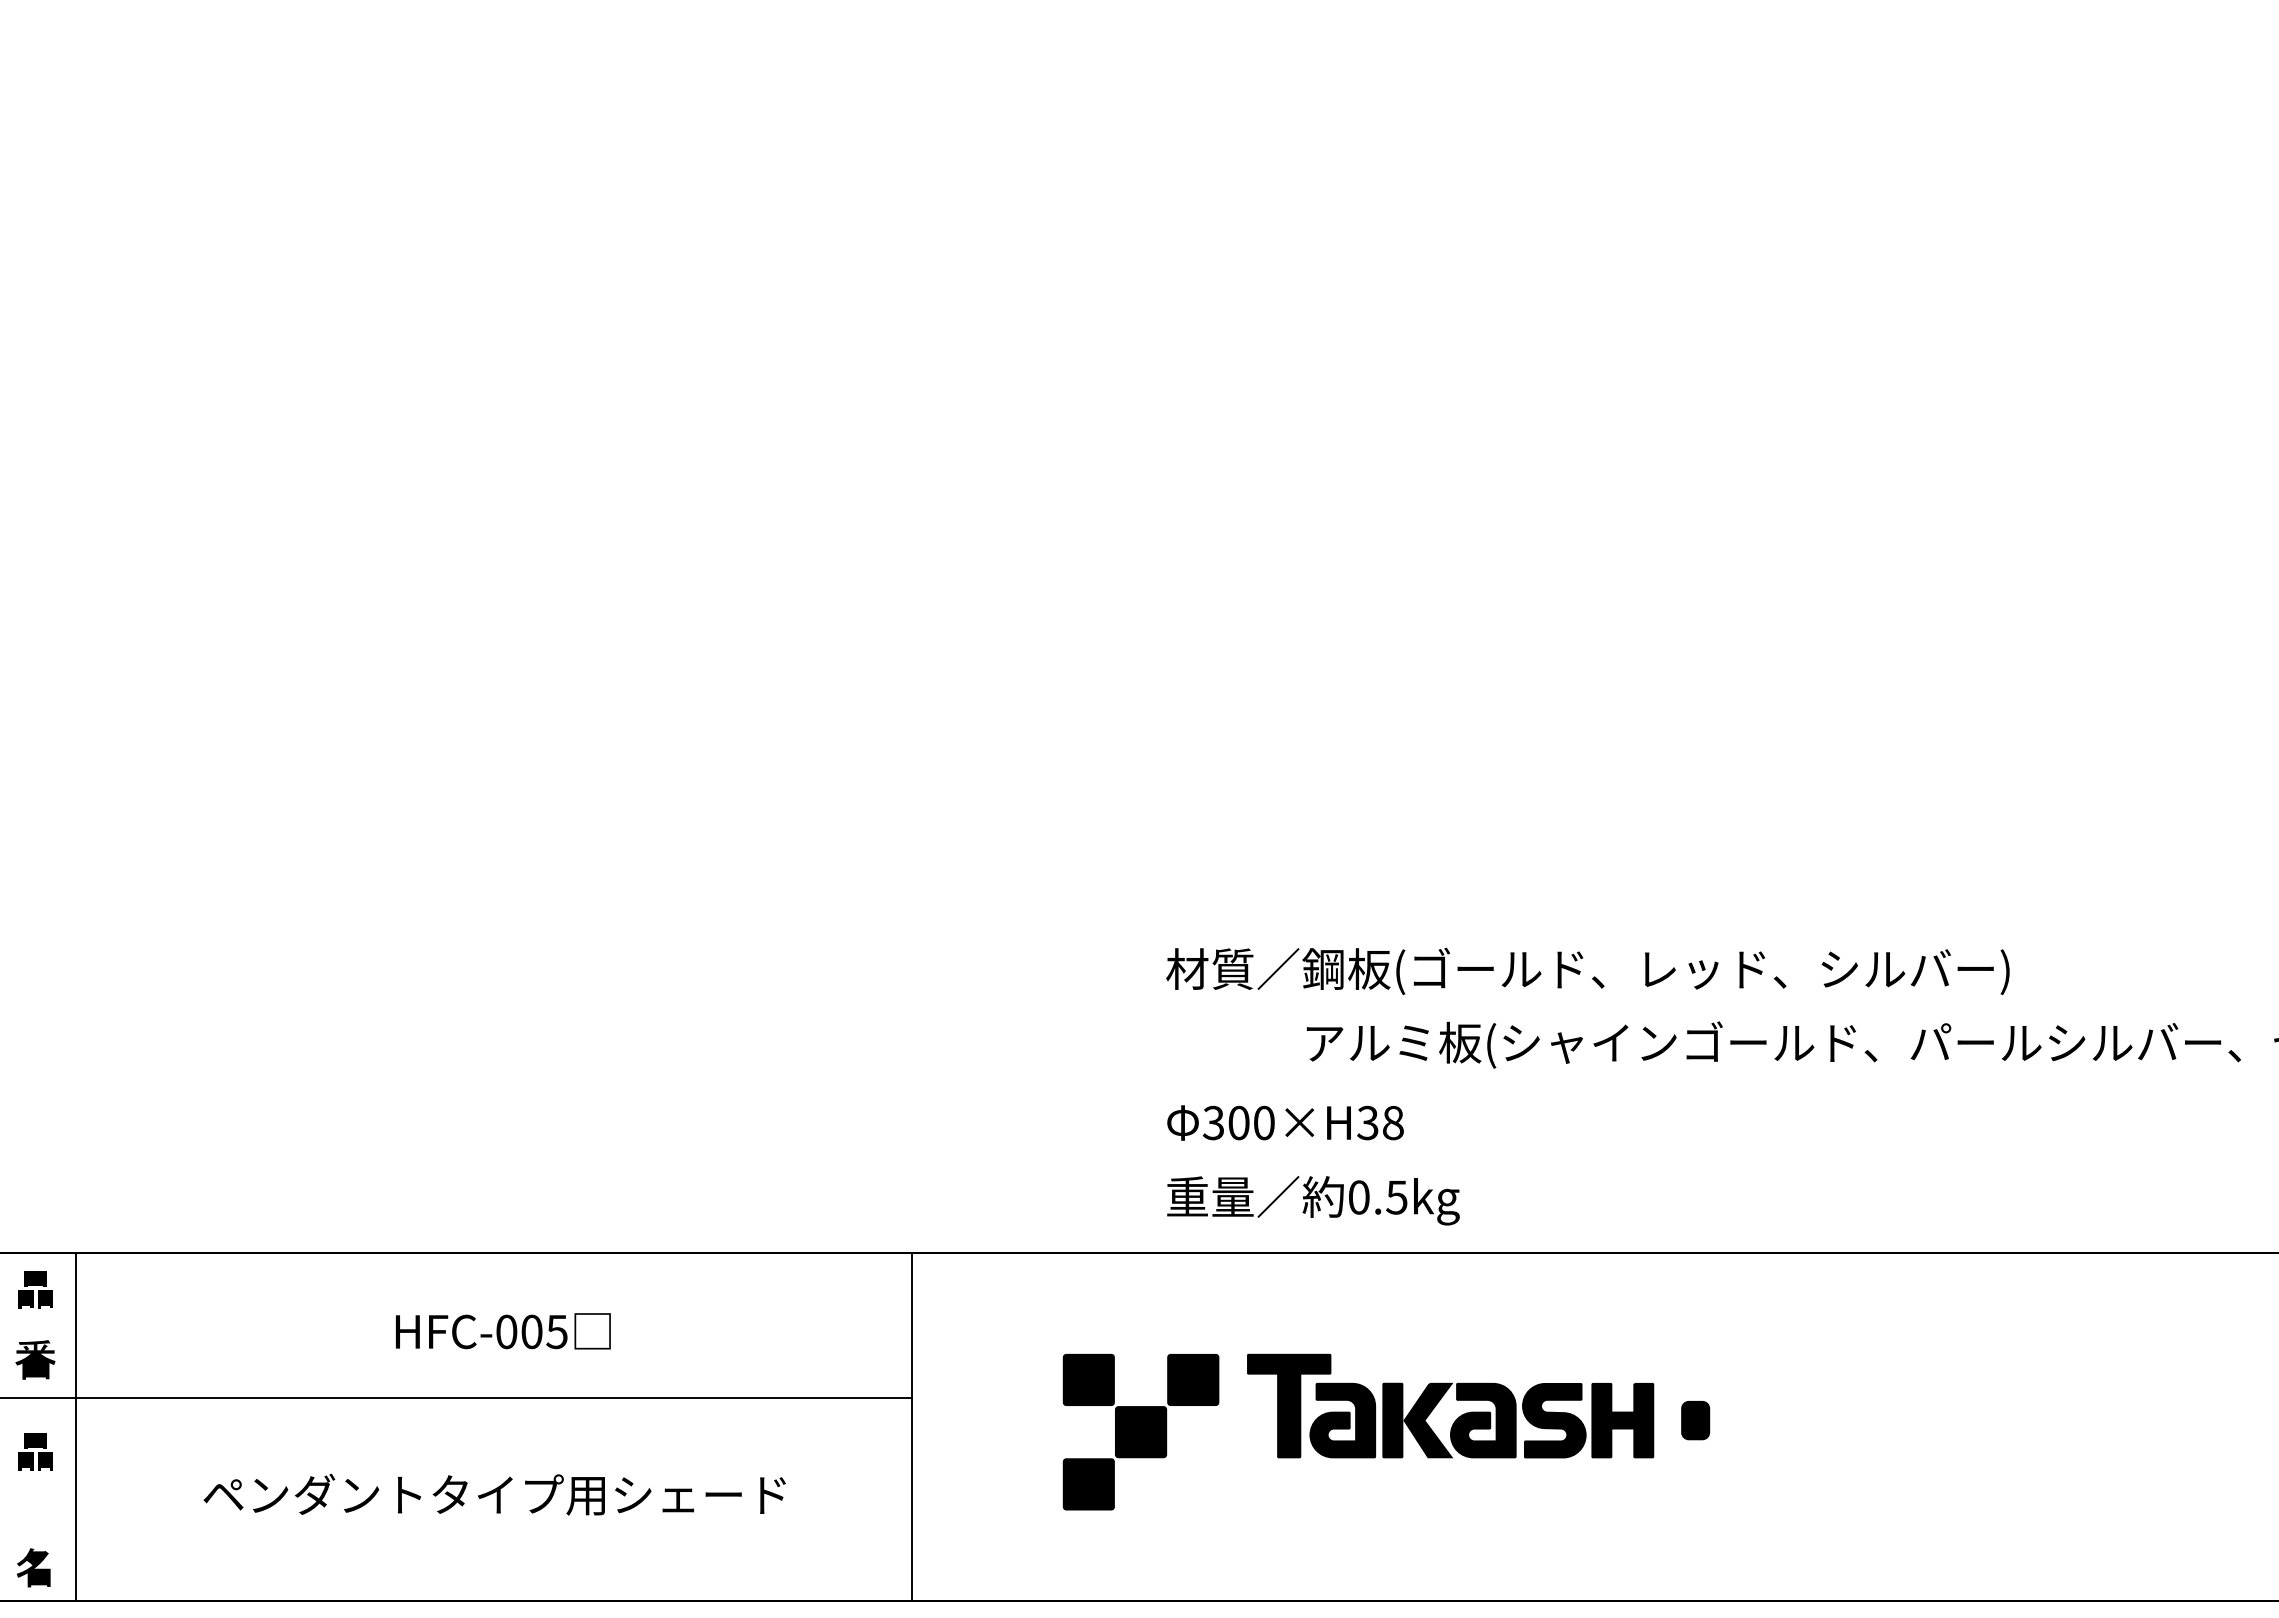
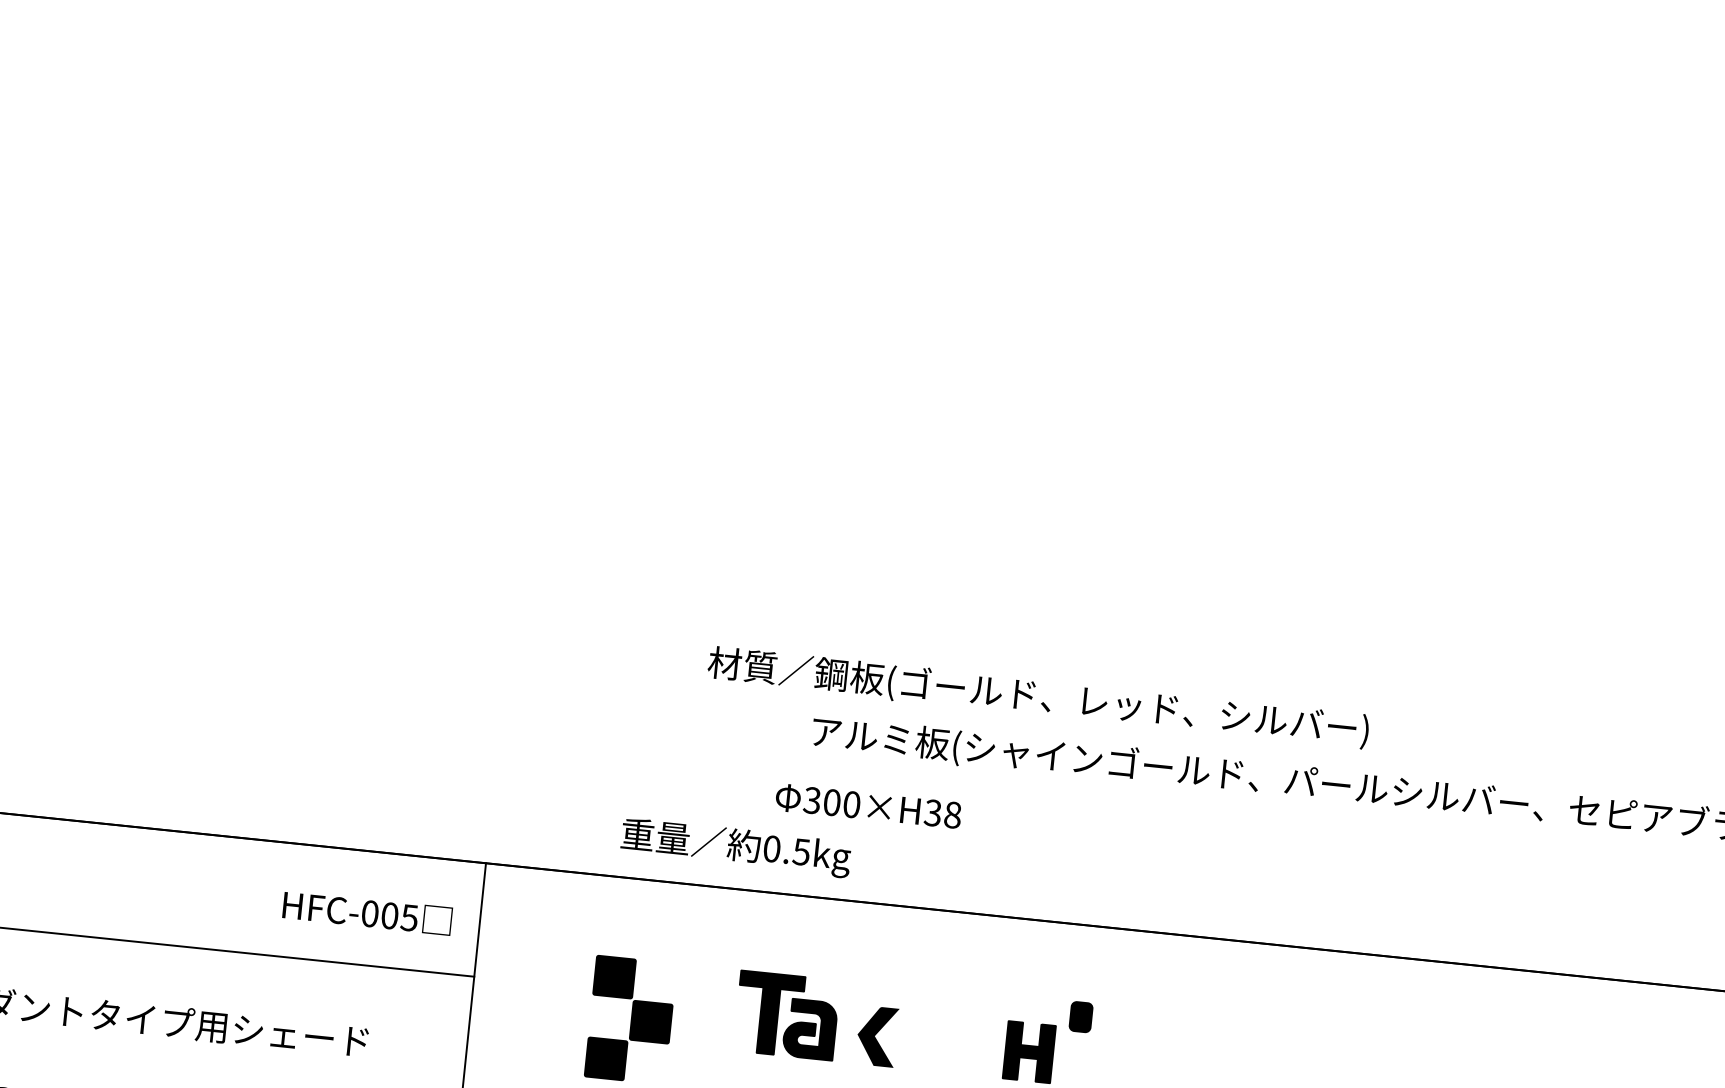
part: (1291, 1116) -> (873, 801), moved
part: (1313, 1200) -> (736, 847), moved
part: (503, 1331) -> (367, 913), moved
fill: (1193, 1379) -> (696, 985), removed
fill: (1392, 1420) -> (849, 1033), removed
fill: (1483, 1420) -> (920, 1040), removed
fill: (1554, 1420) -> (975, 1046), removed
part: (1695, 1420) -> (1080, 1017), moved

